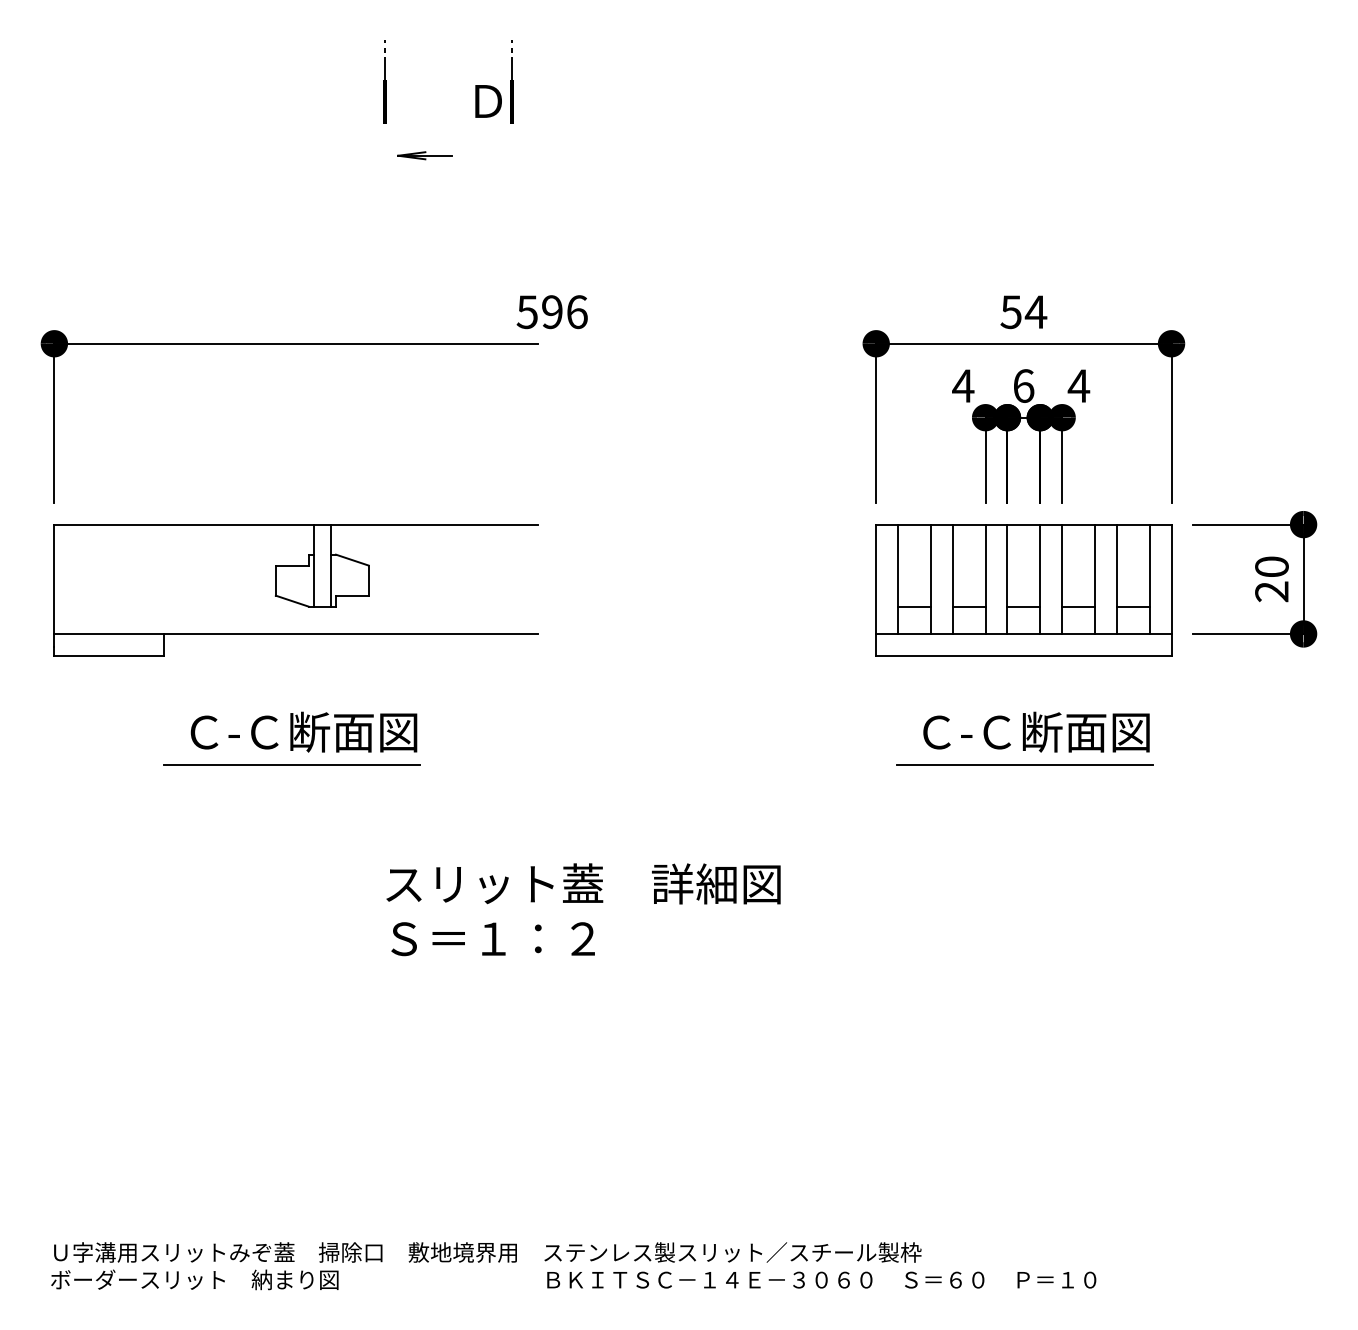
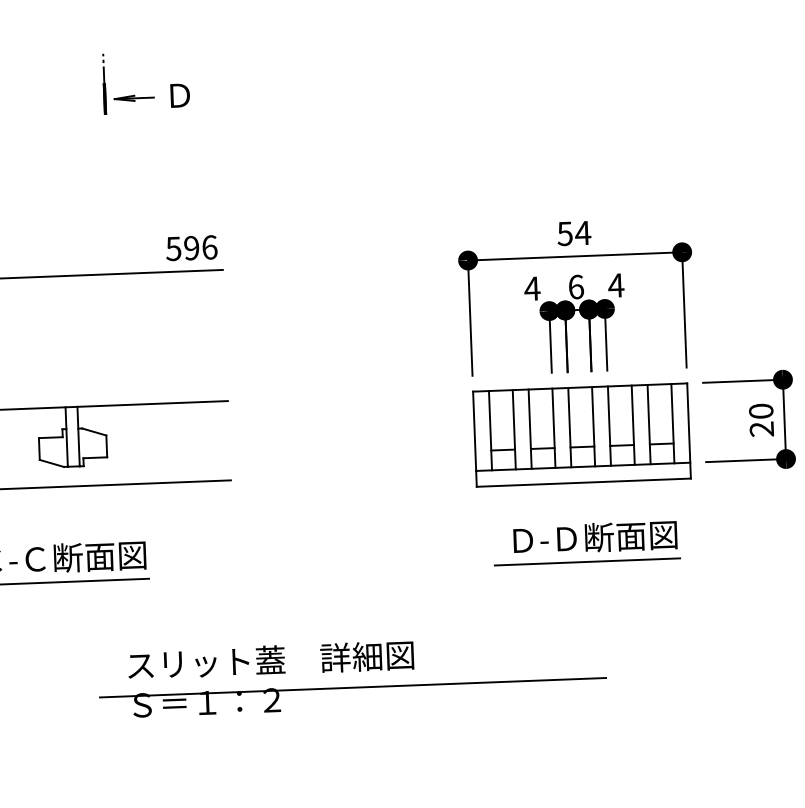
line: (511, 81) -> (196, 80), removed
part: (424, 155) -> (133, 98), moved
text: (551, 312) -> (191, 248), moved
text: (967, 732) -> (545, 539), Ｃ-Ｃ断面図 -> Ｄ-Ｄ断面図
line: (695, 925) -> (353, 687), added

